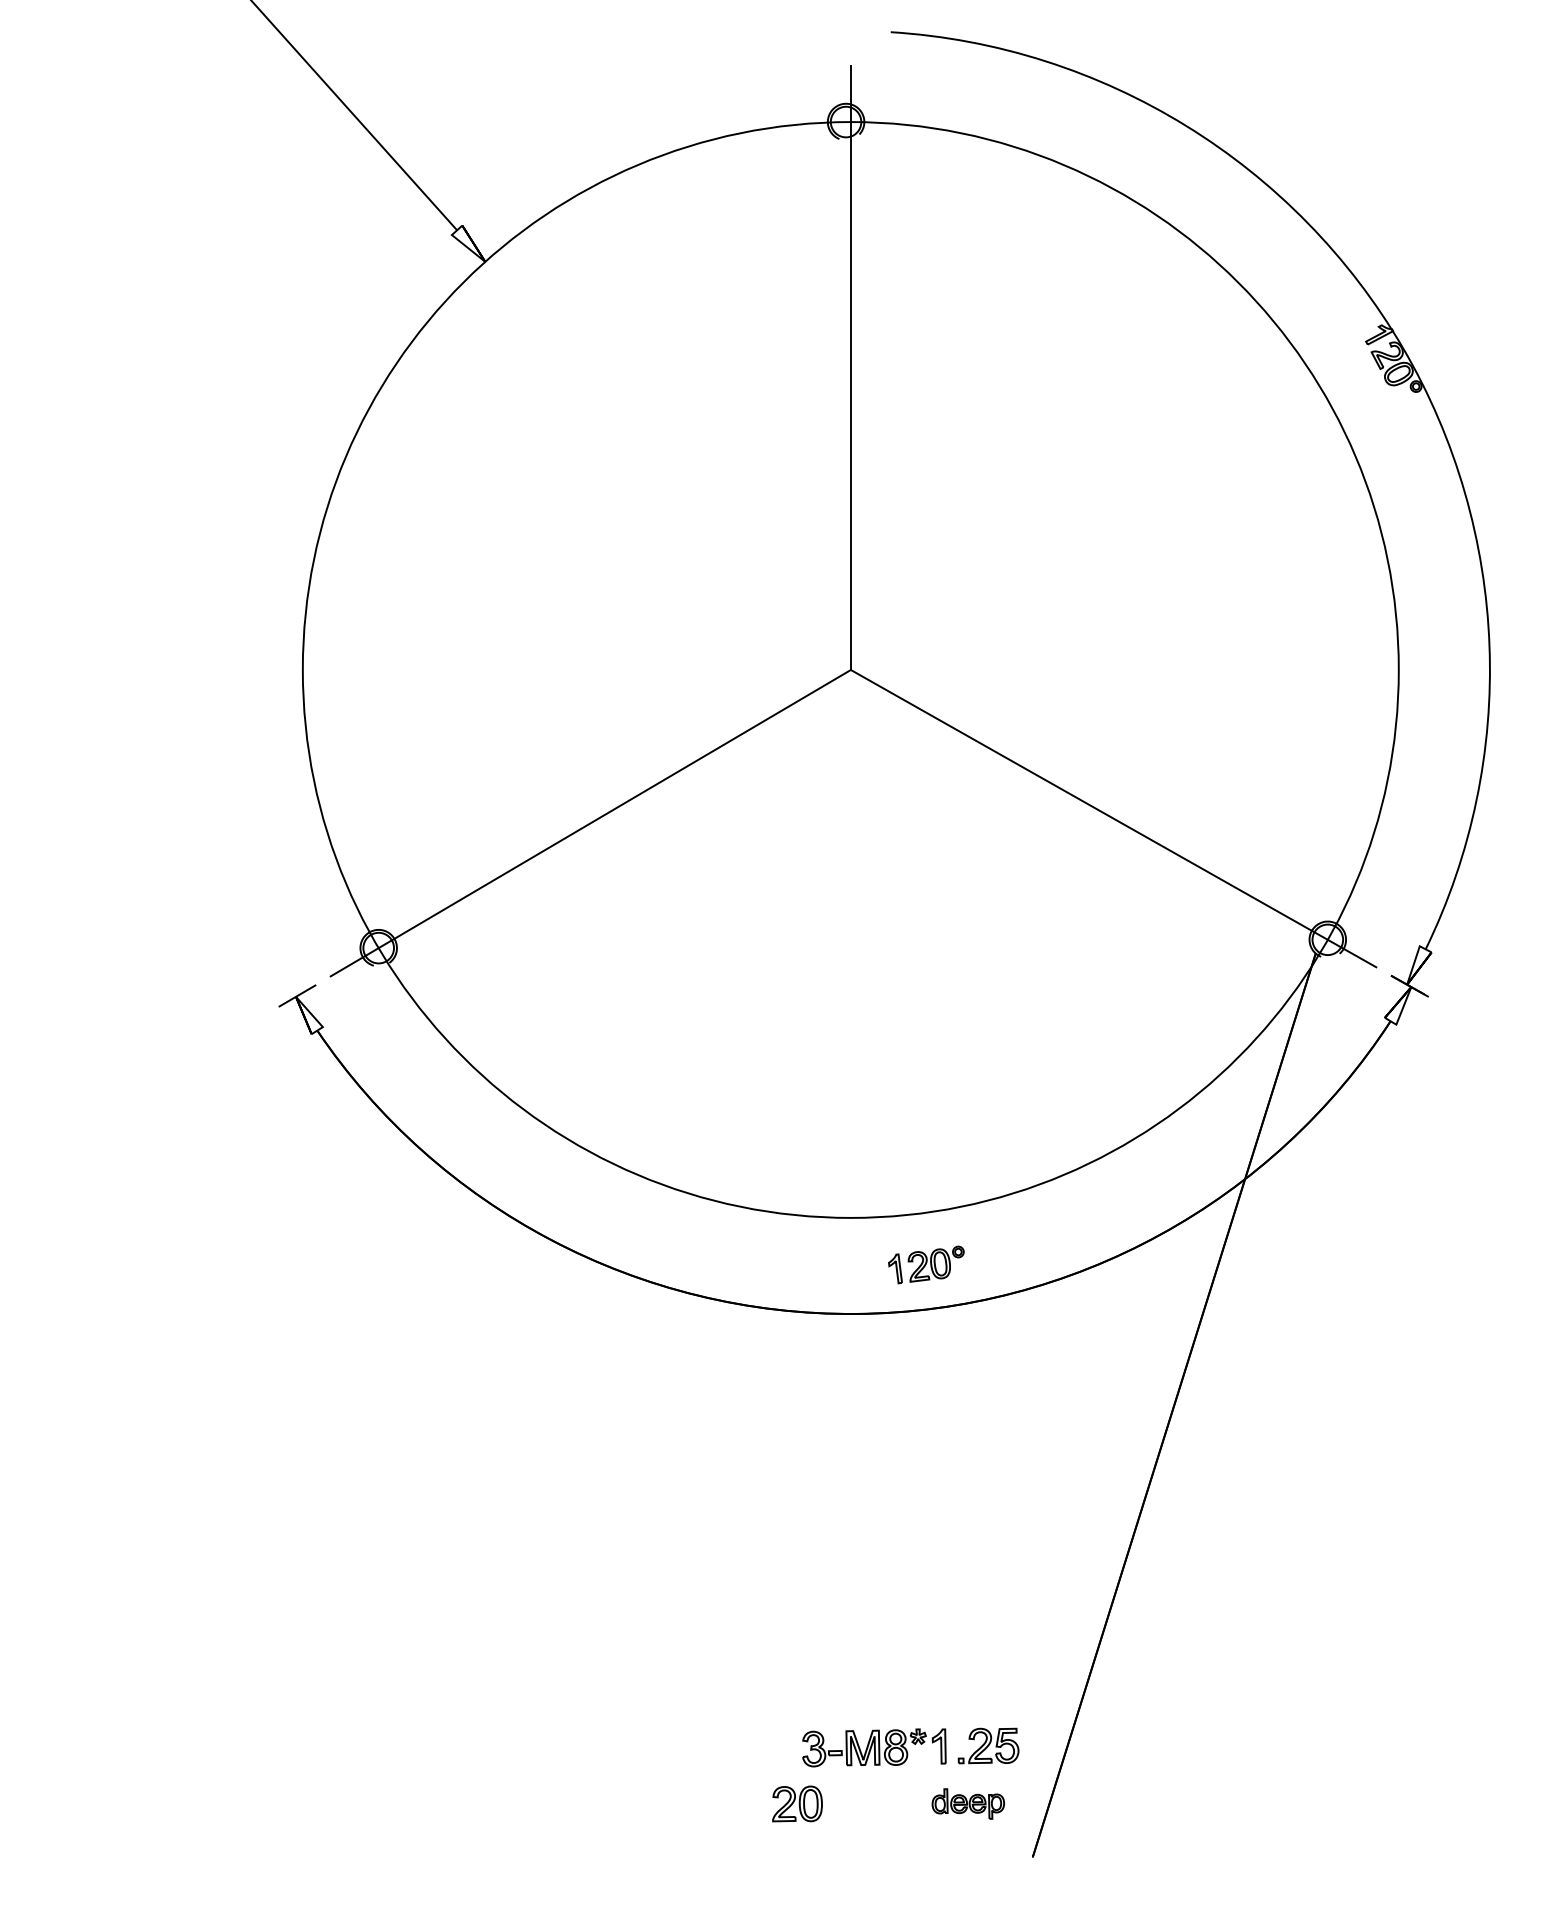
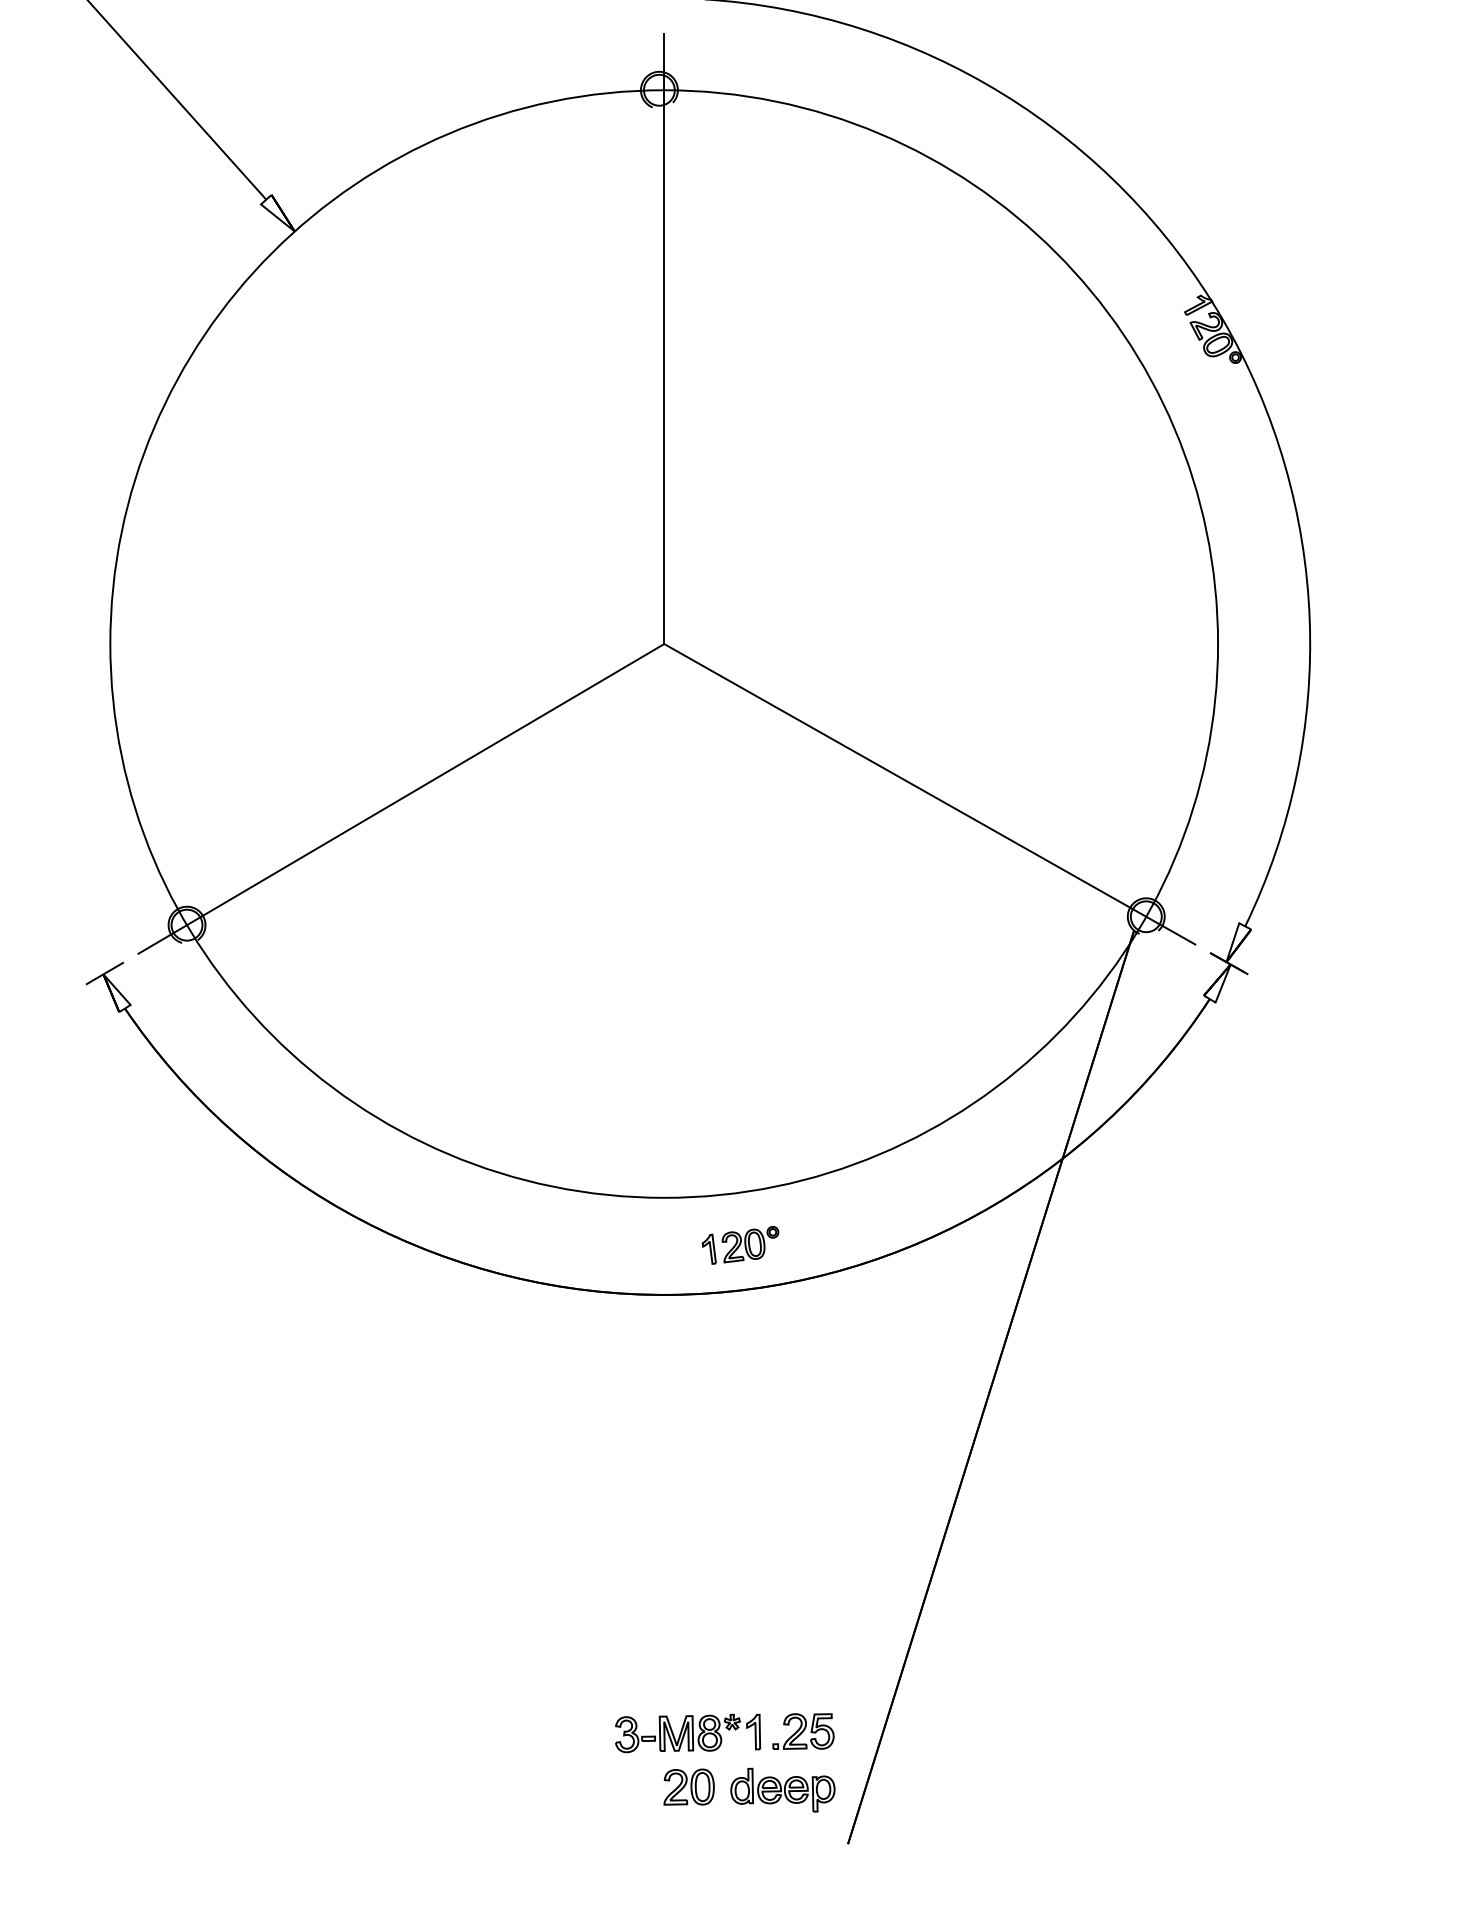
part: (797, 1803) -> (689, 1786), moved
part: (968, 1803) -> (783, 1789), size x1.43

